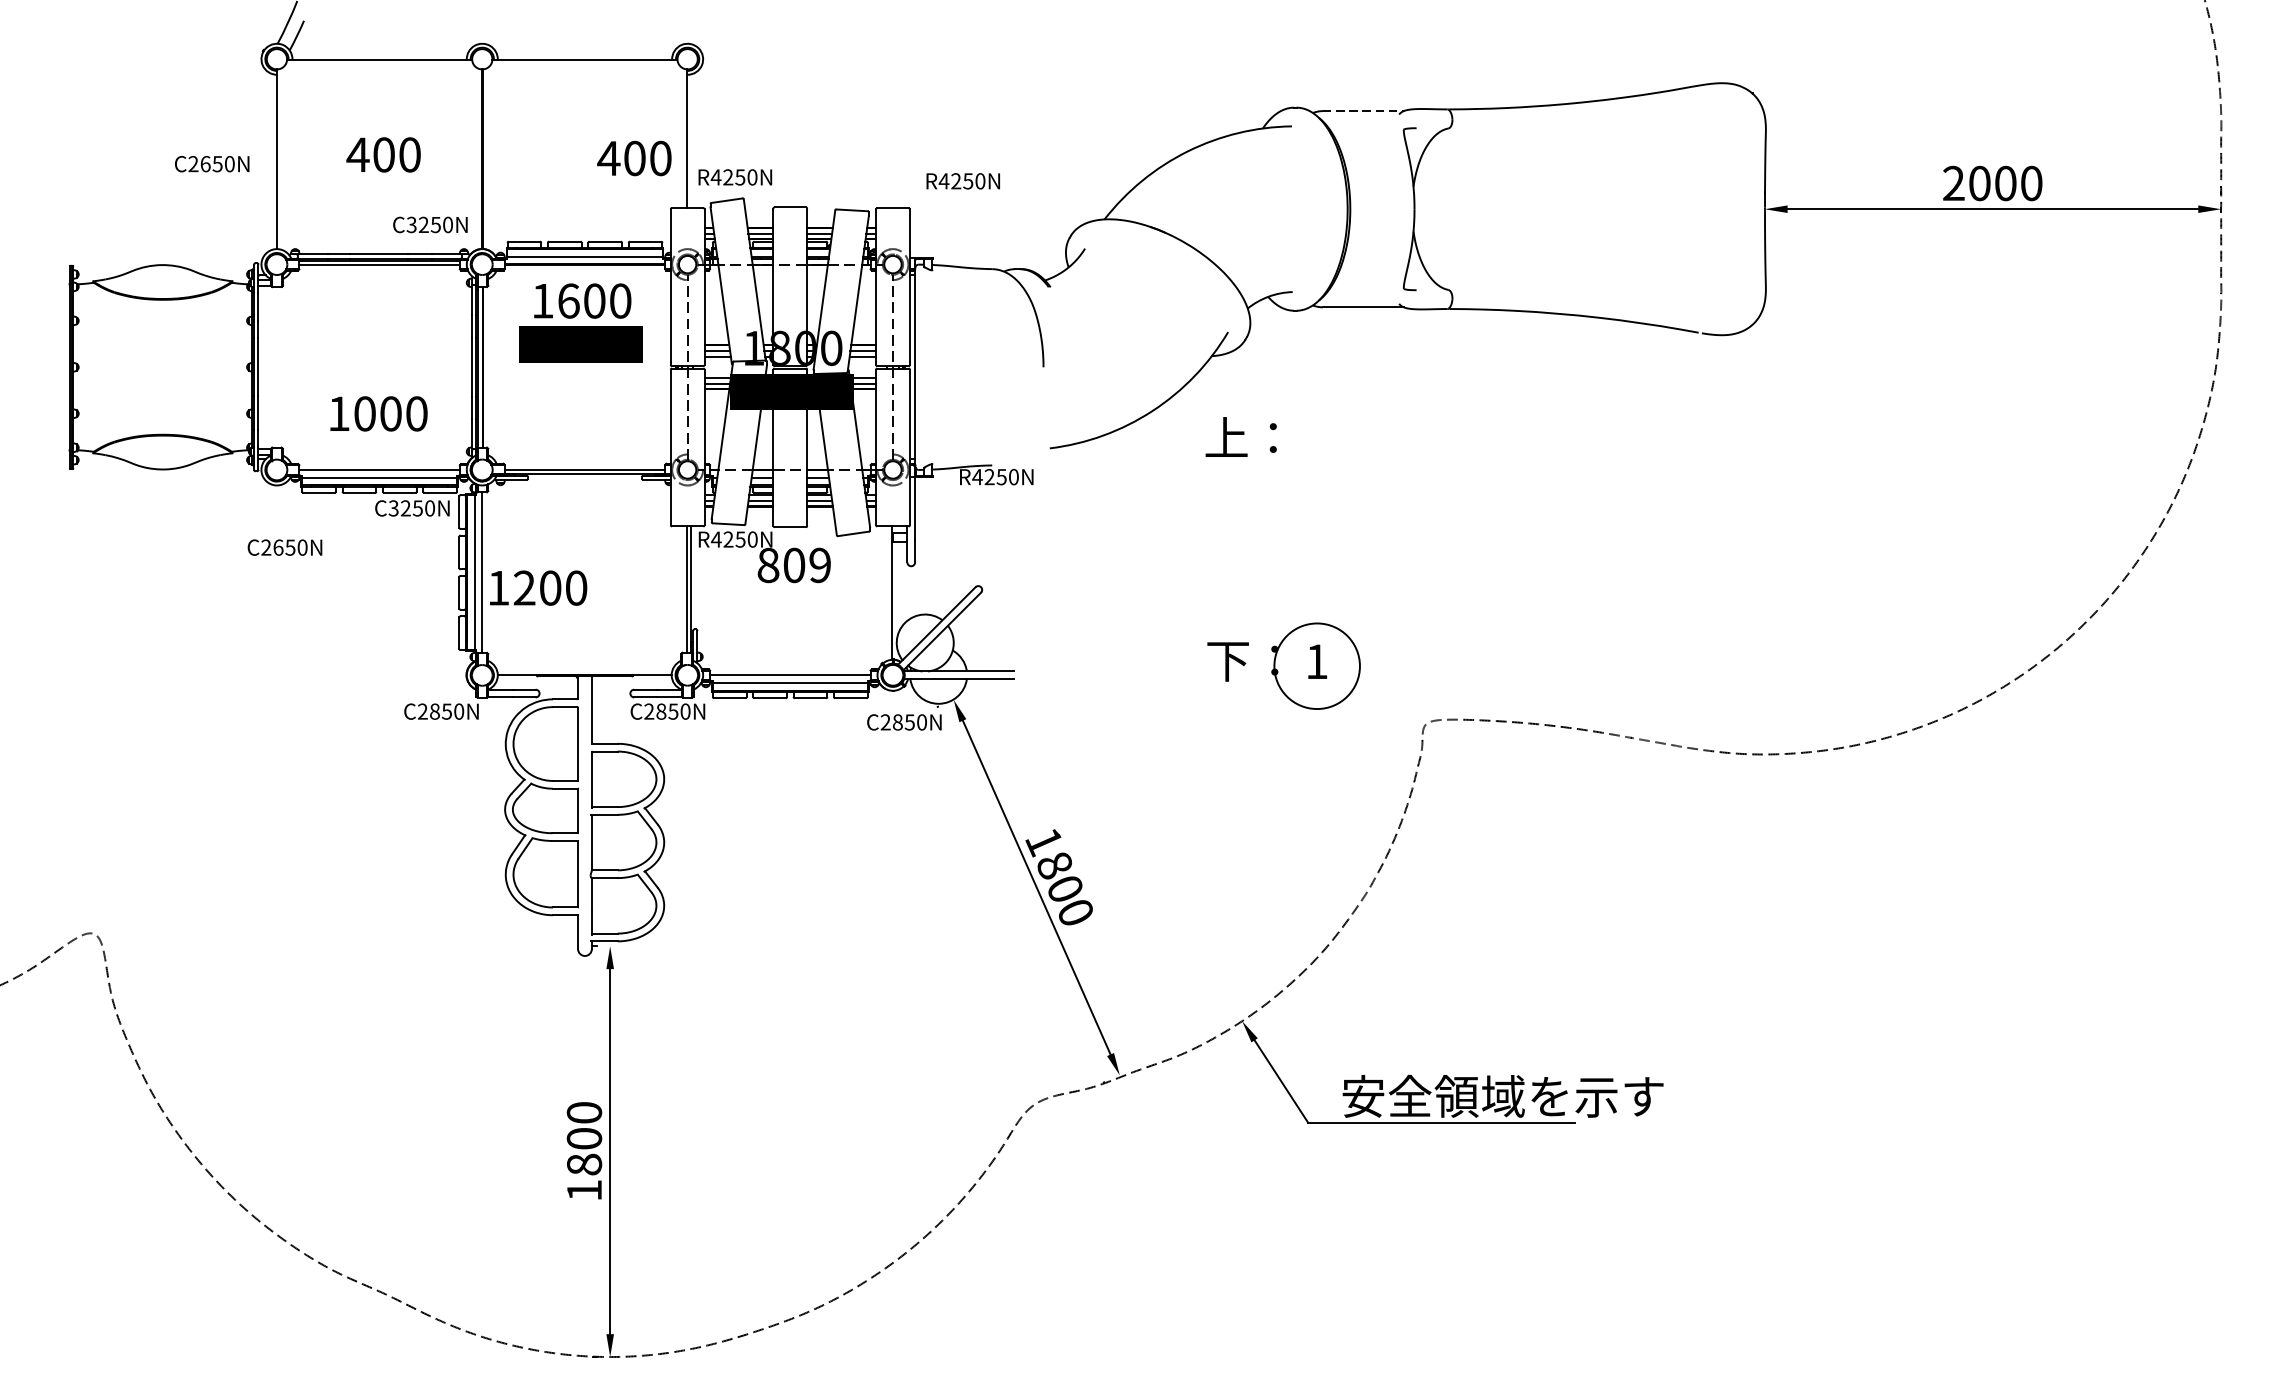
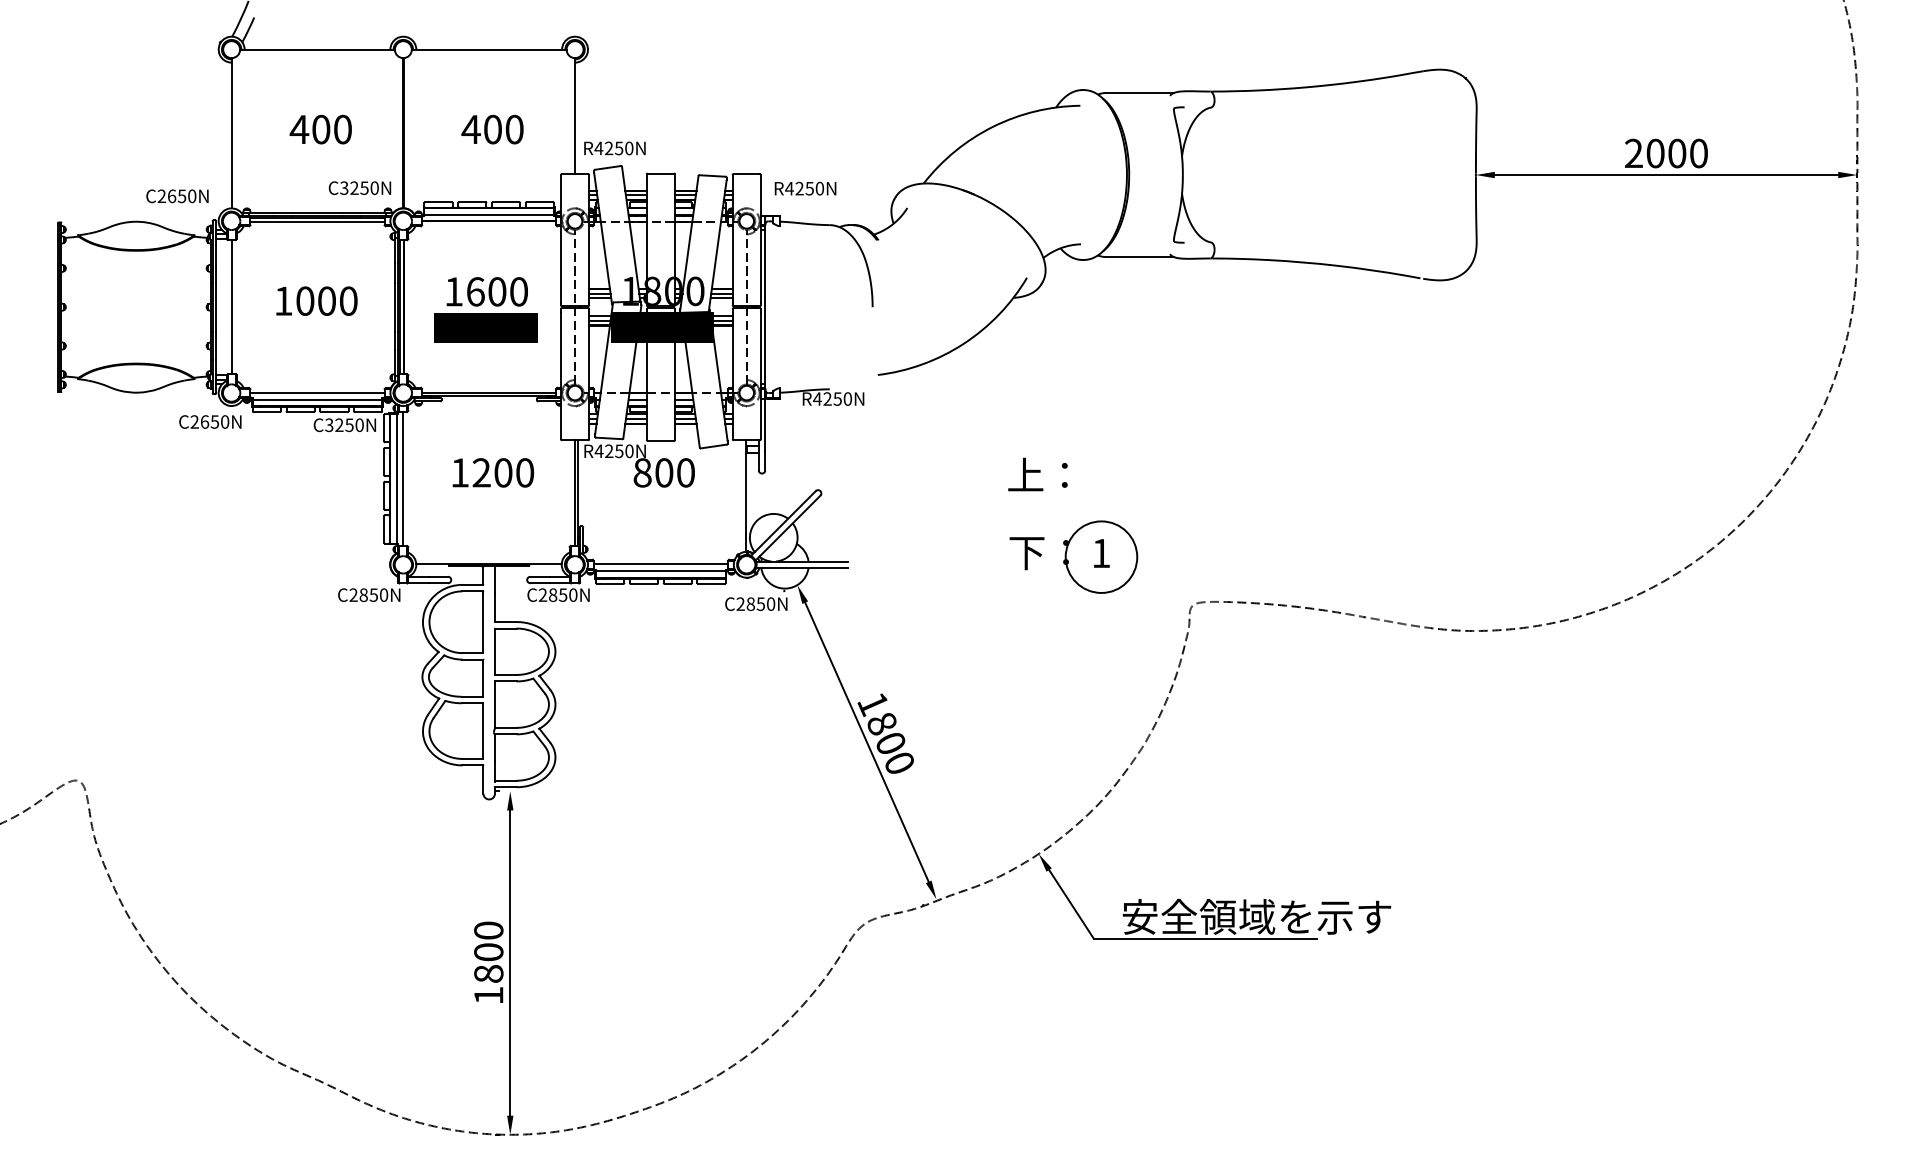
line: (1363, 111) -> (1140, 93), dashed -> solid
text: (634, 158) -> (492, 129), moved
text: (212, 164) -> (177, 196), moved
text: (963, 181) -> (805, 188), moved
text: (580, 322) -> (485, 309), moved
line: (276, 367) -> (231, 307), added
text: (378, 413) -> (316, 300), moved
text: (1240, 436) -> (1037, 474), moved
text: (285, 547) -> (210, 421), moved
text: (819, 564) -> (685, 472), 809 -> 800
text: (538, 587) -> (493, 472), moved

